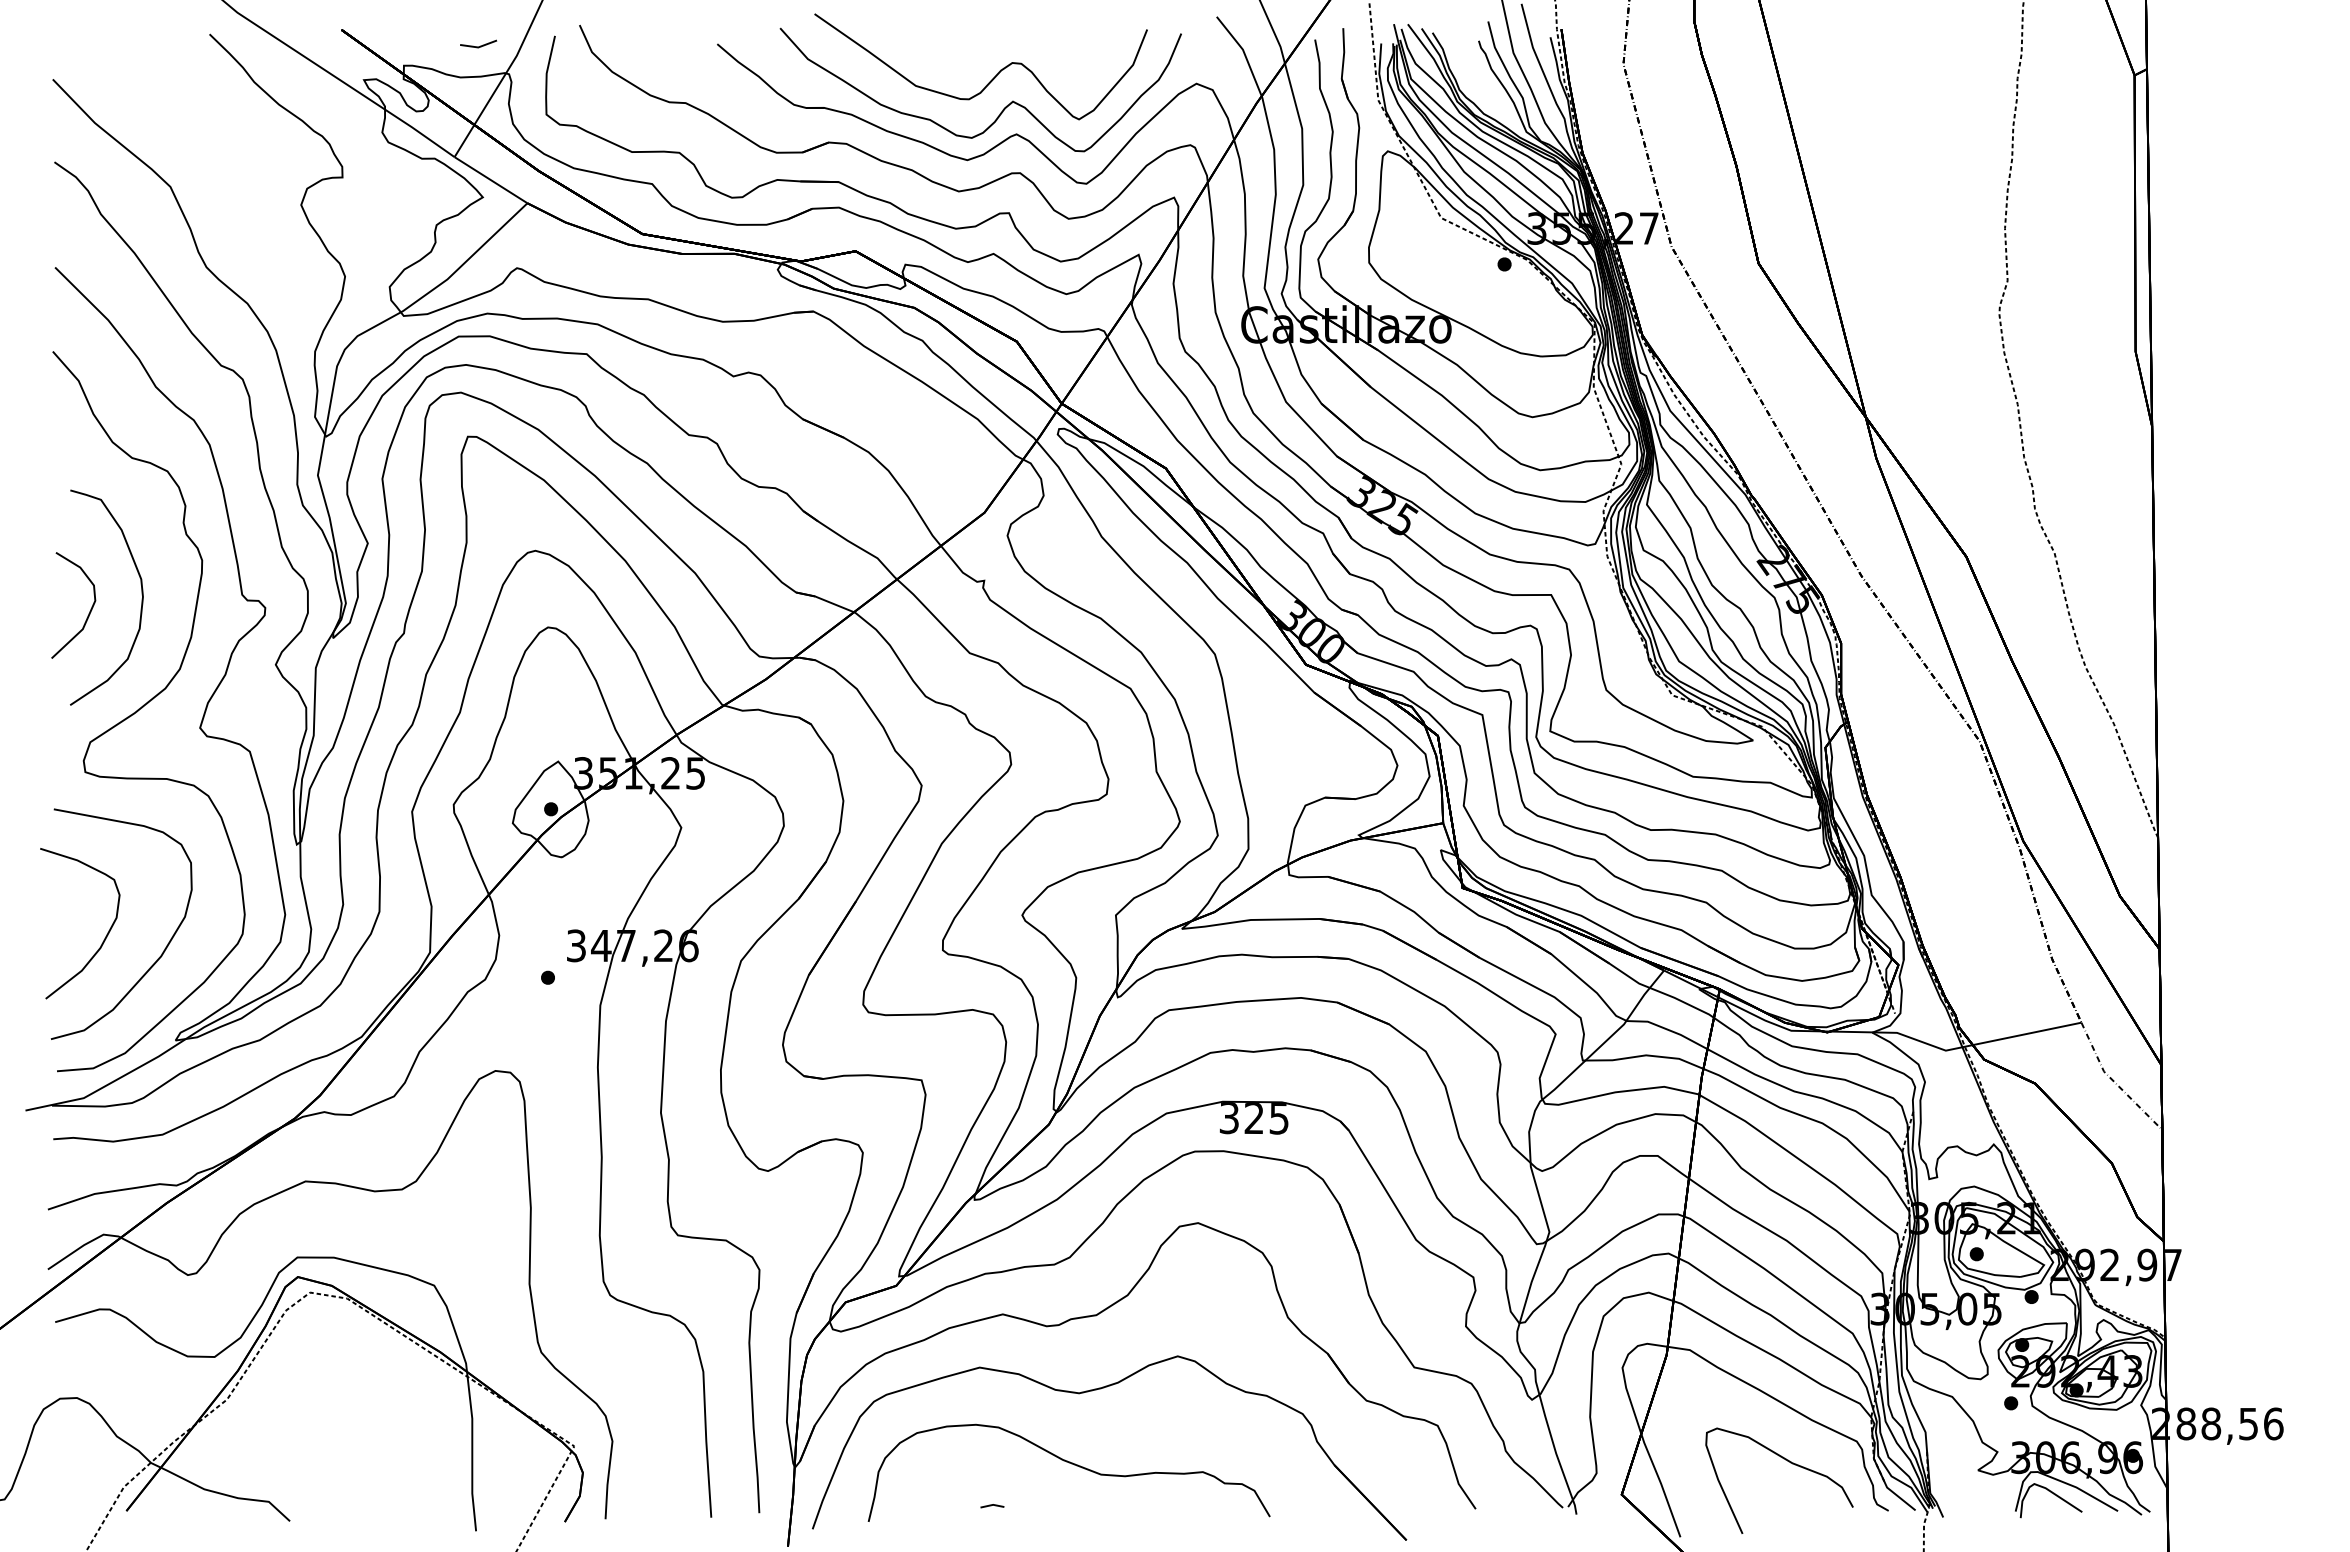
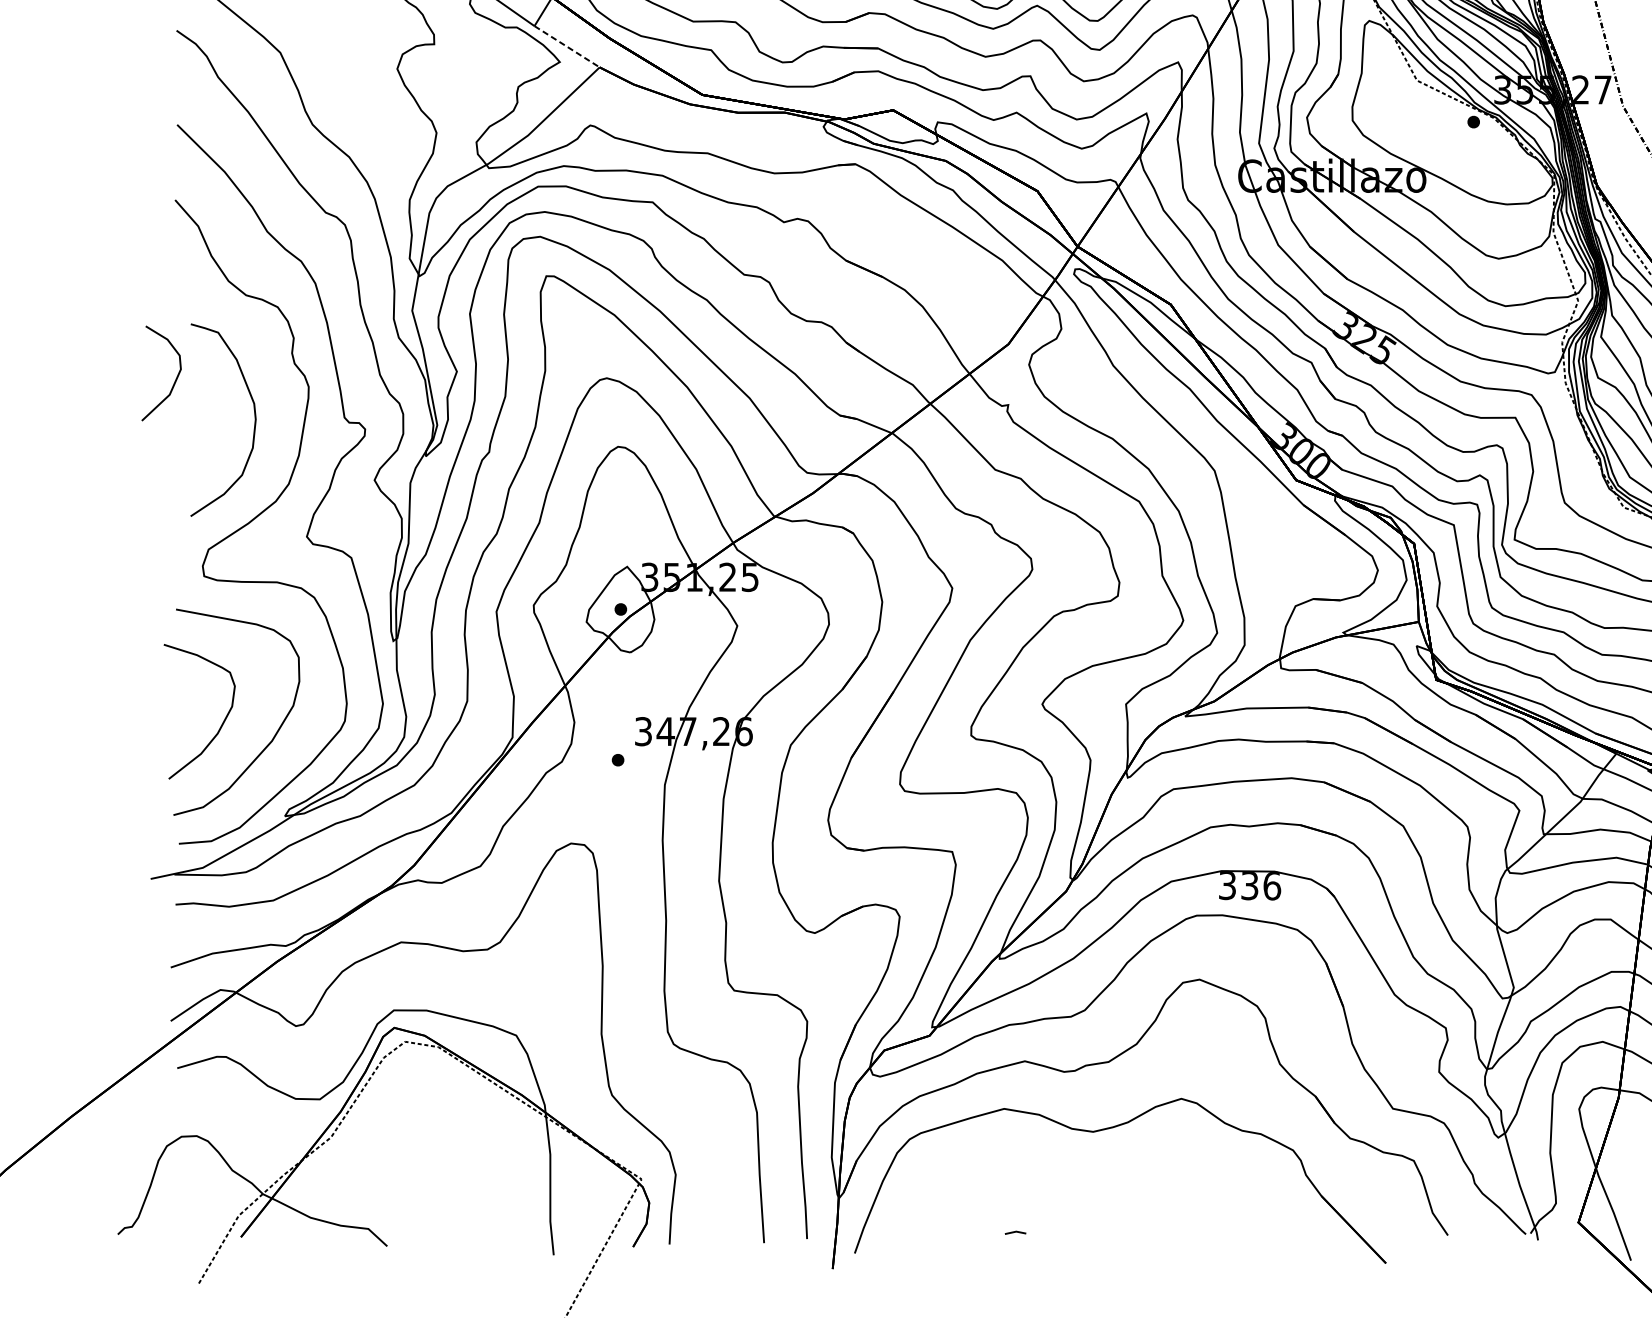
line: (491, 180) -> (567, 47), solid -> dashed
curve: (88, 613) -> (174, 380), moved
text: (1266, 1118) -> (1260, 886), 325 -> 336
curve: (1071, 1464) -> (1086, 1195), removed

